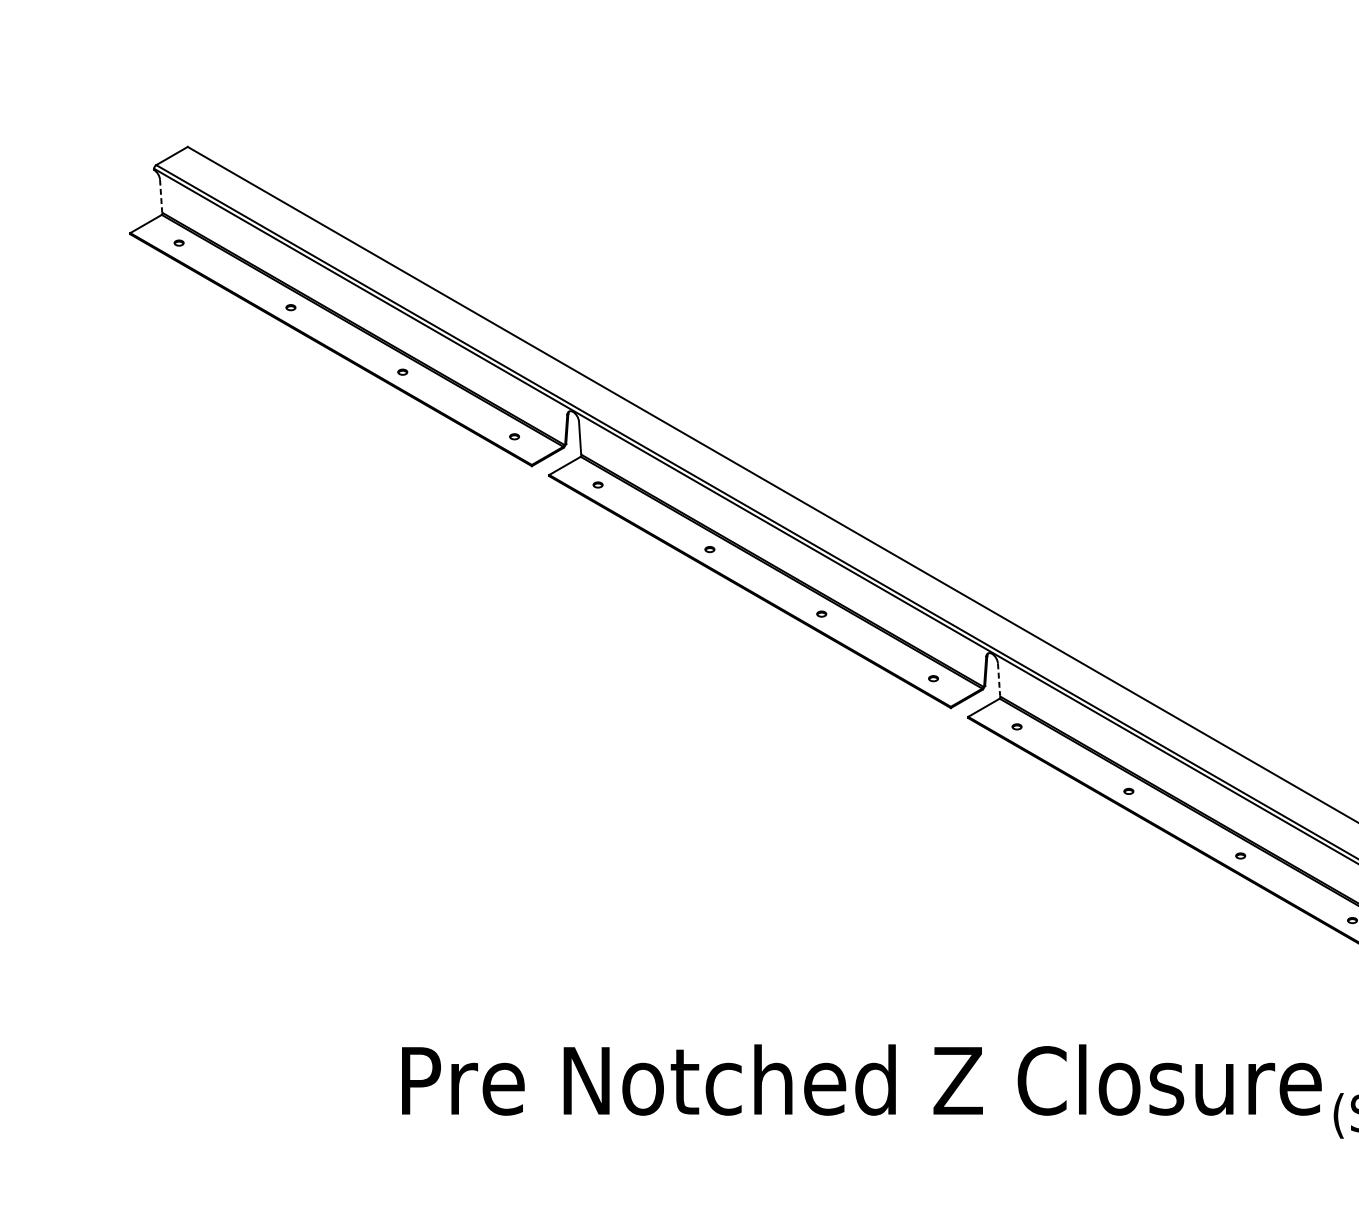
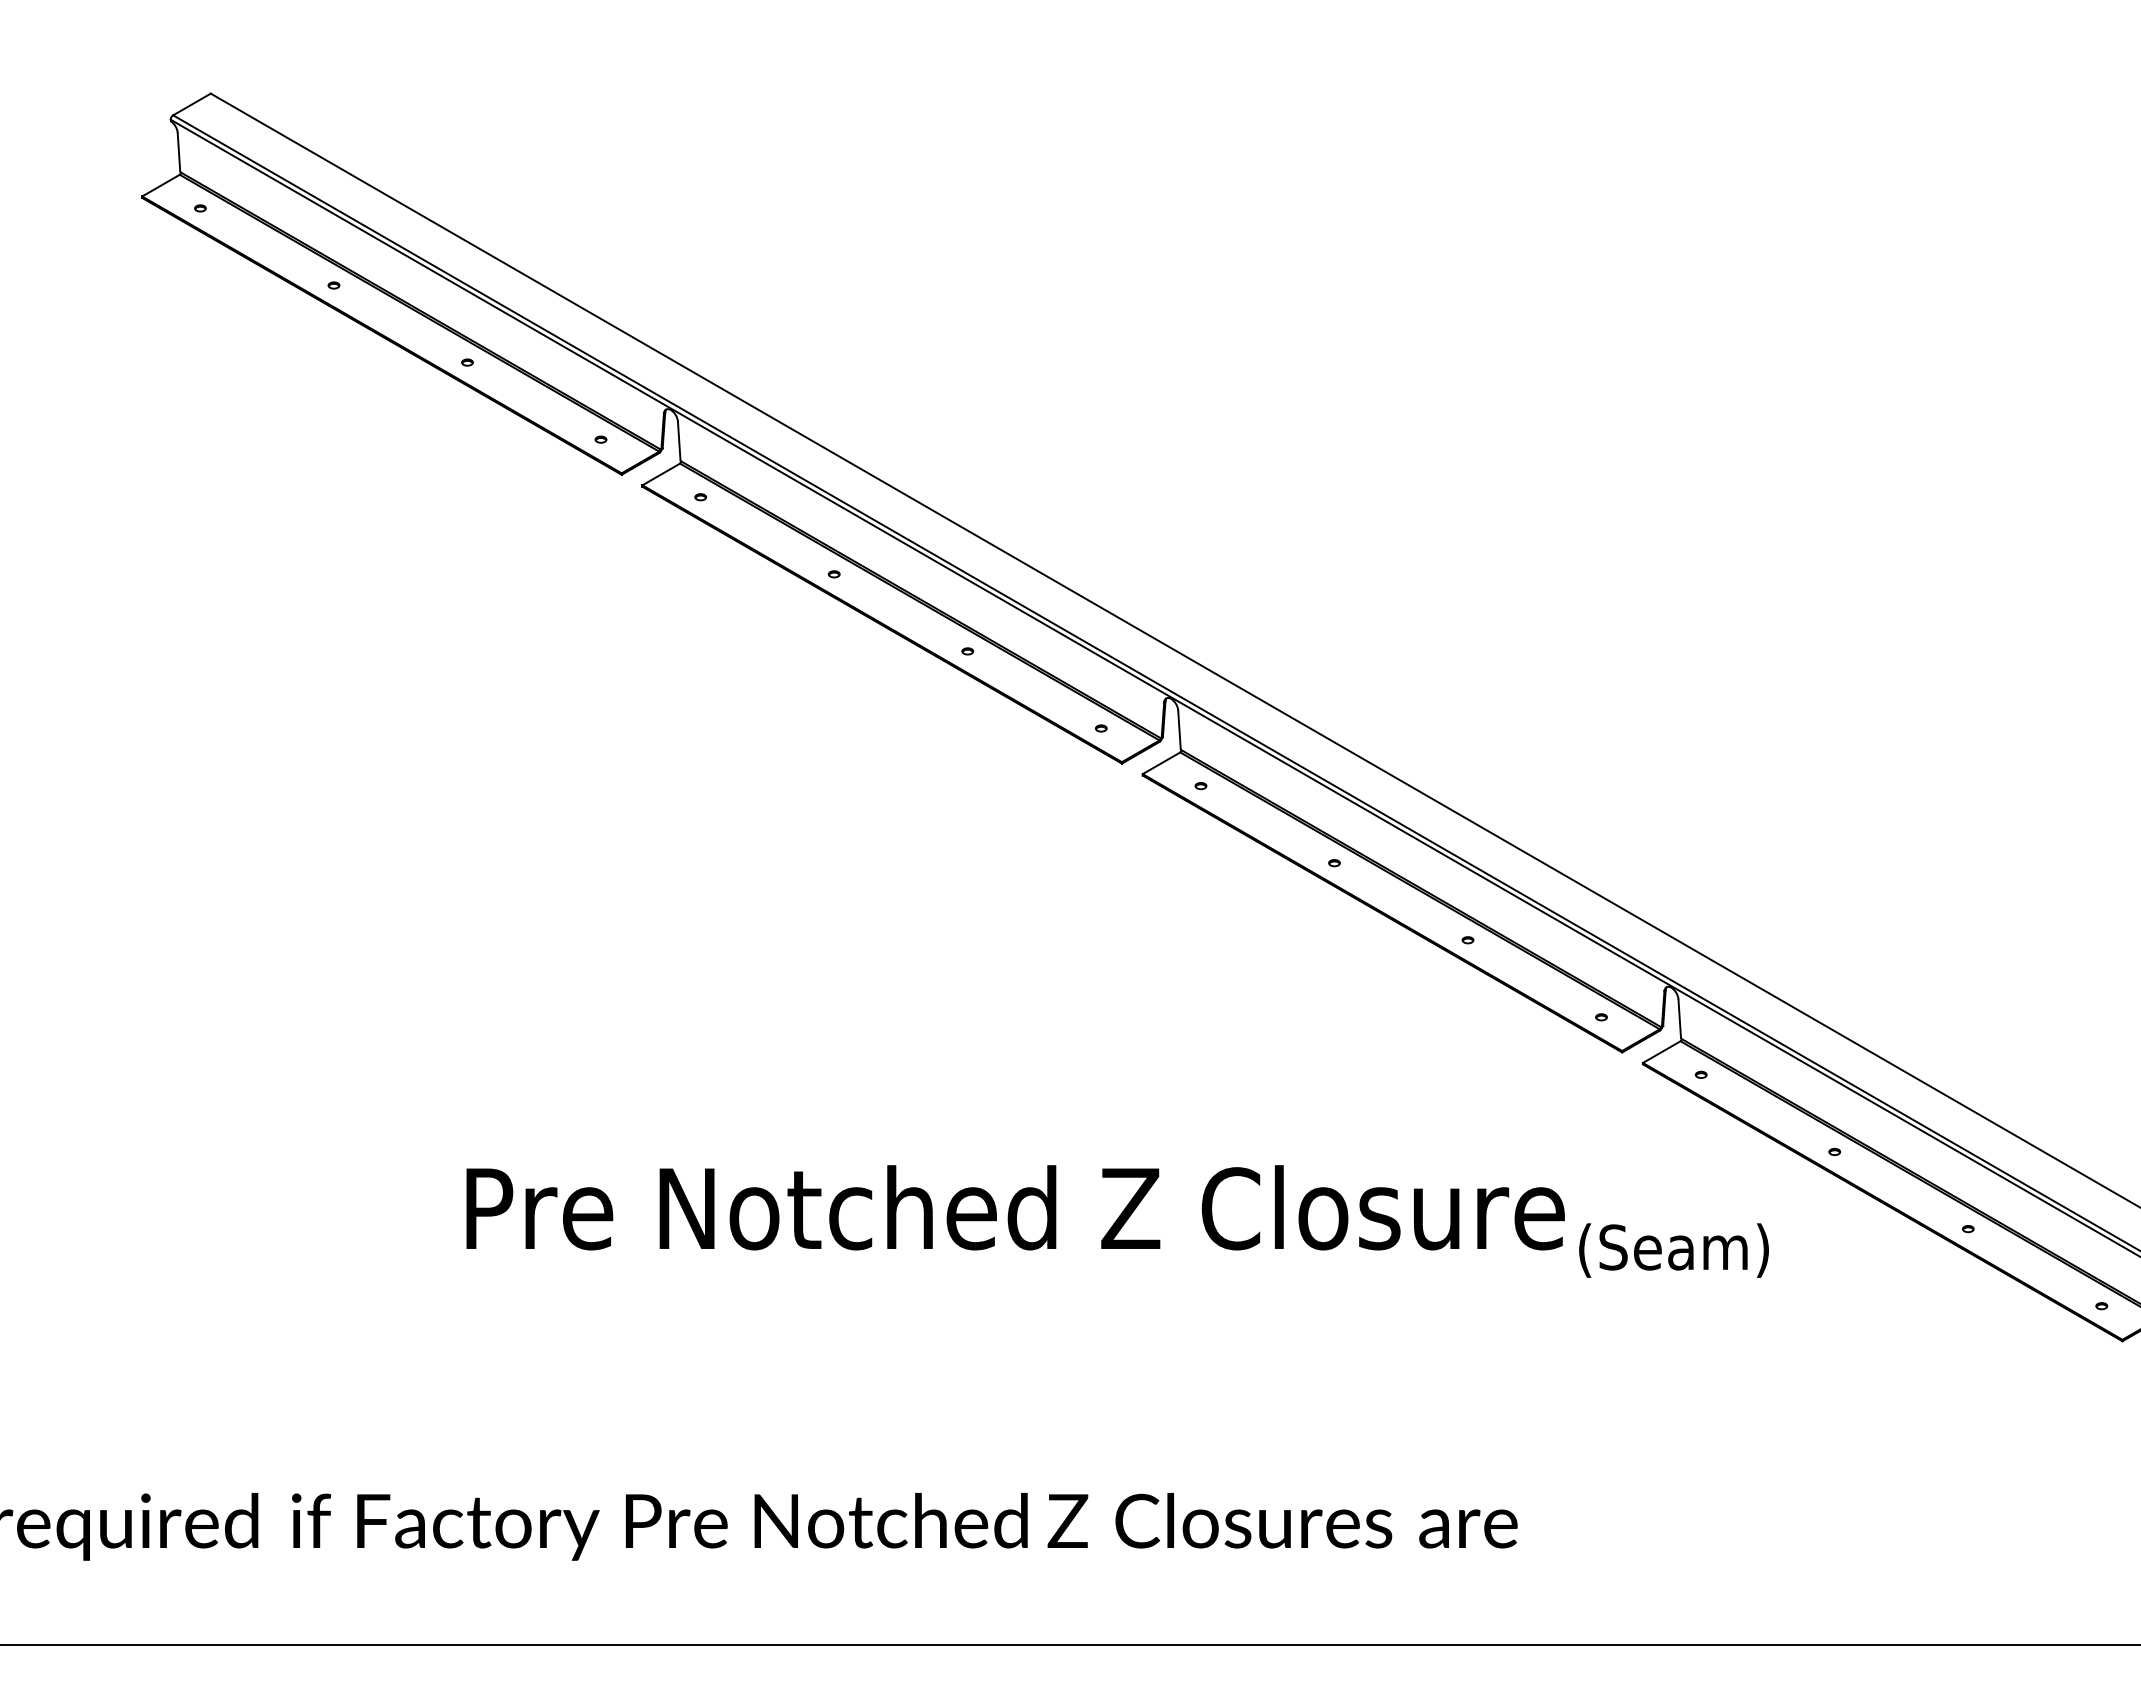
line: (160, 196) -> (178, 152), dashed -> solid
line: (999, 680) -> (1179, 730), dashed -> solid

